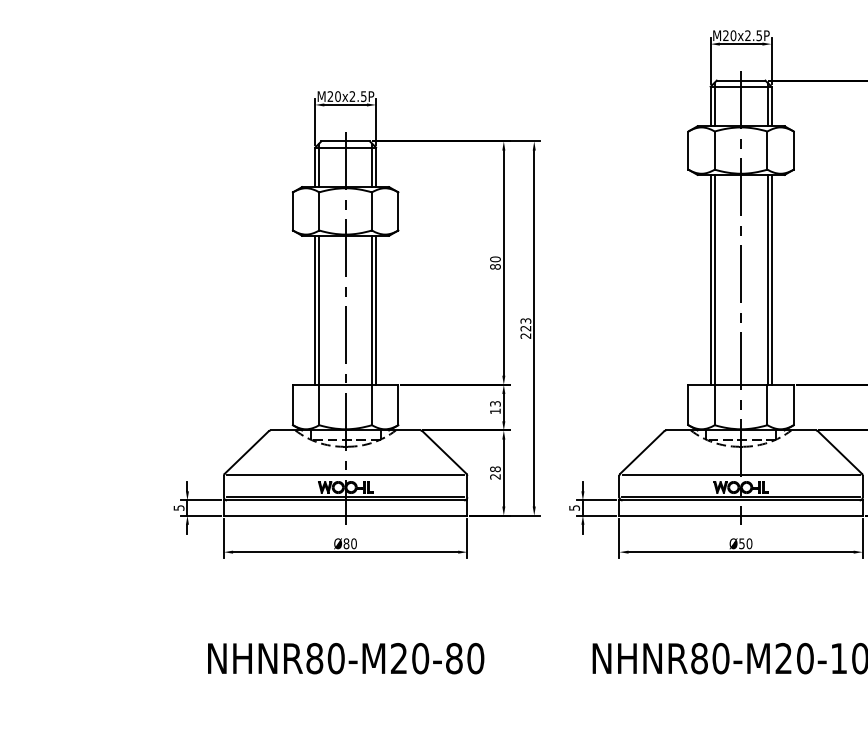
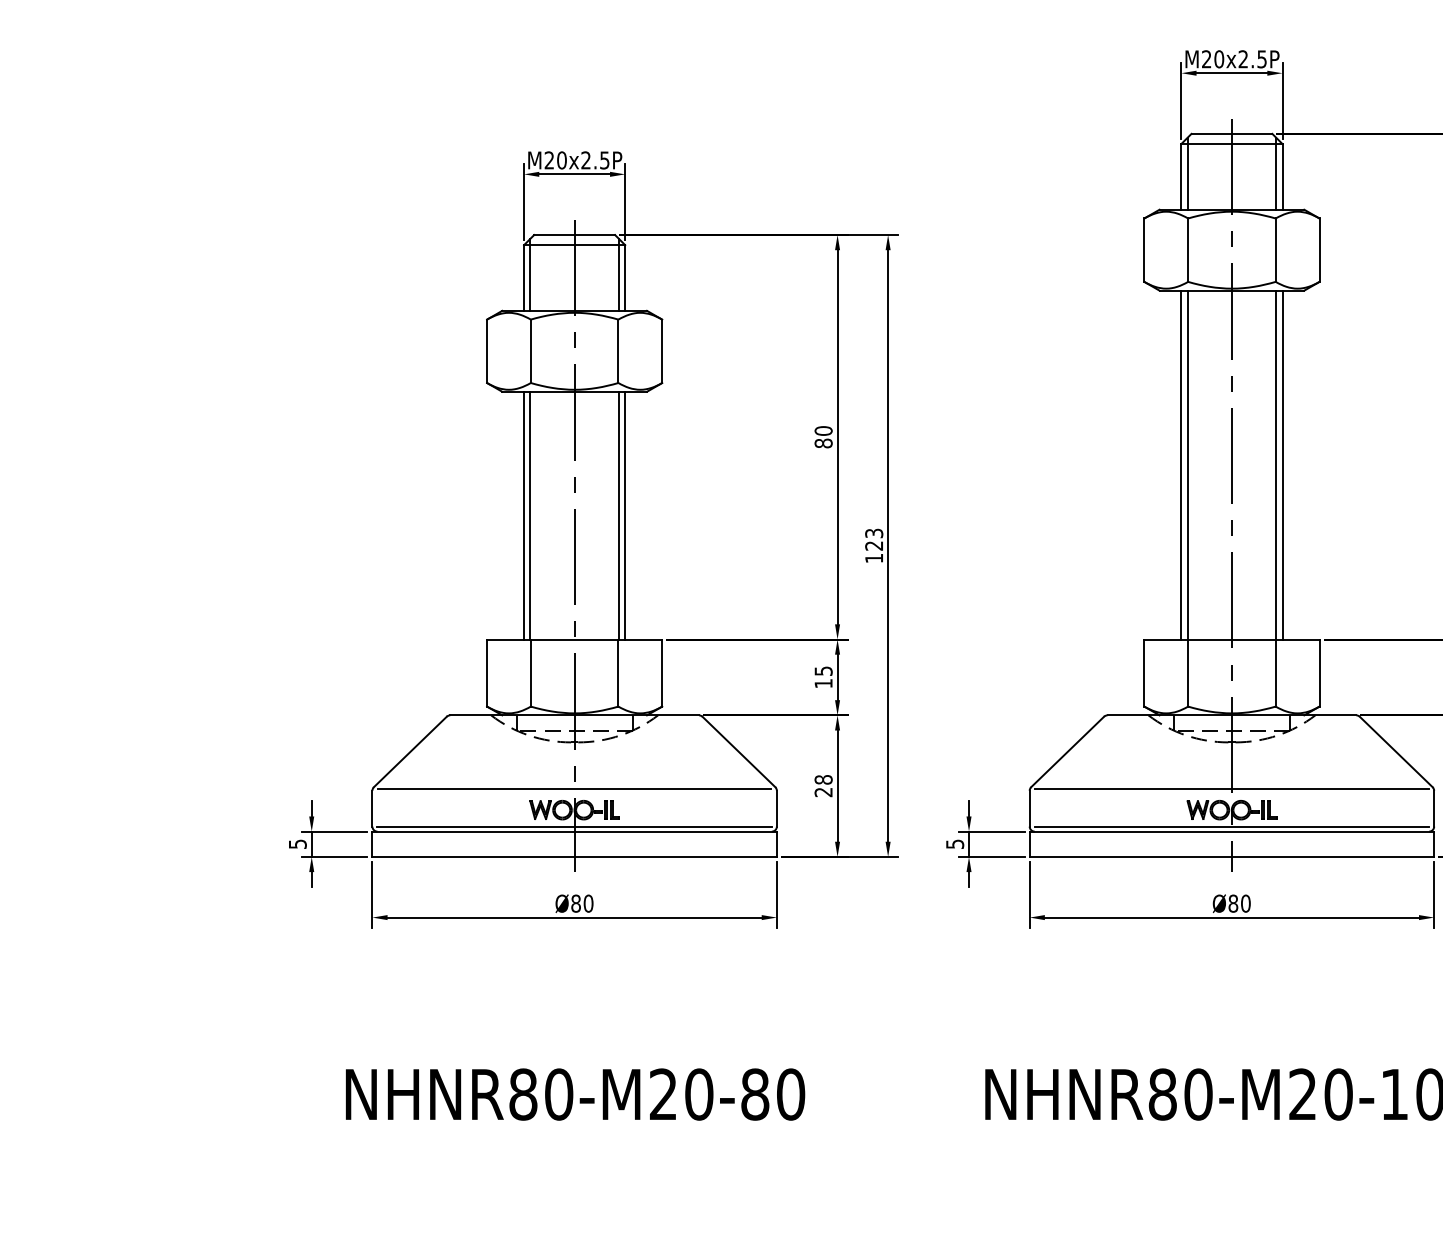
text: (525, 335) -> (873, 557), 223 -> 123
text: (494, 403) -> (822, 670), 13 -> 15
text: (741, 543) -> (1232, 903), Ø50 -> Ø80

